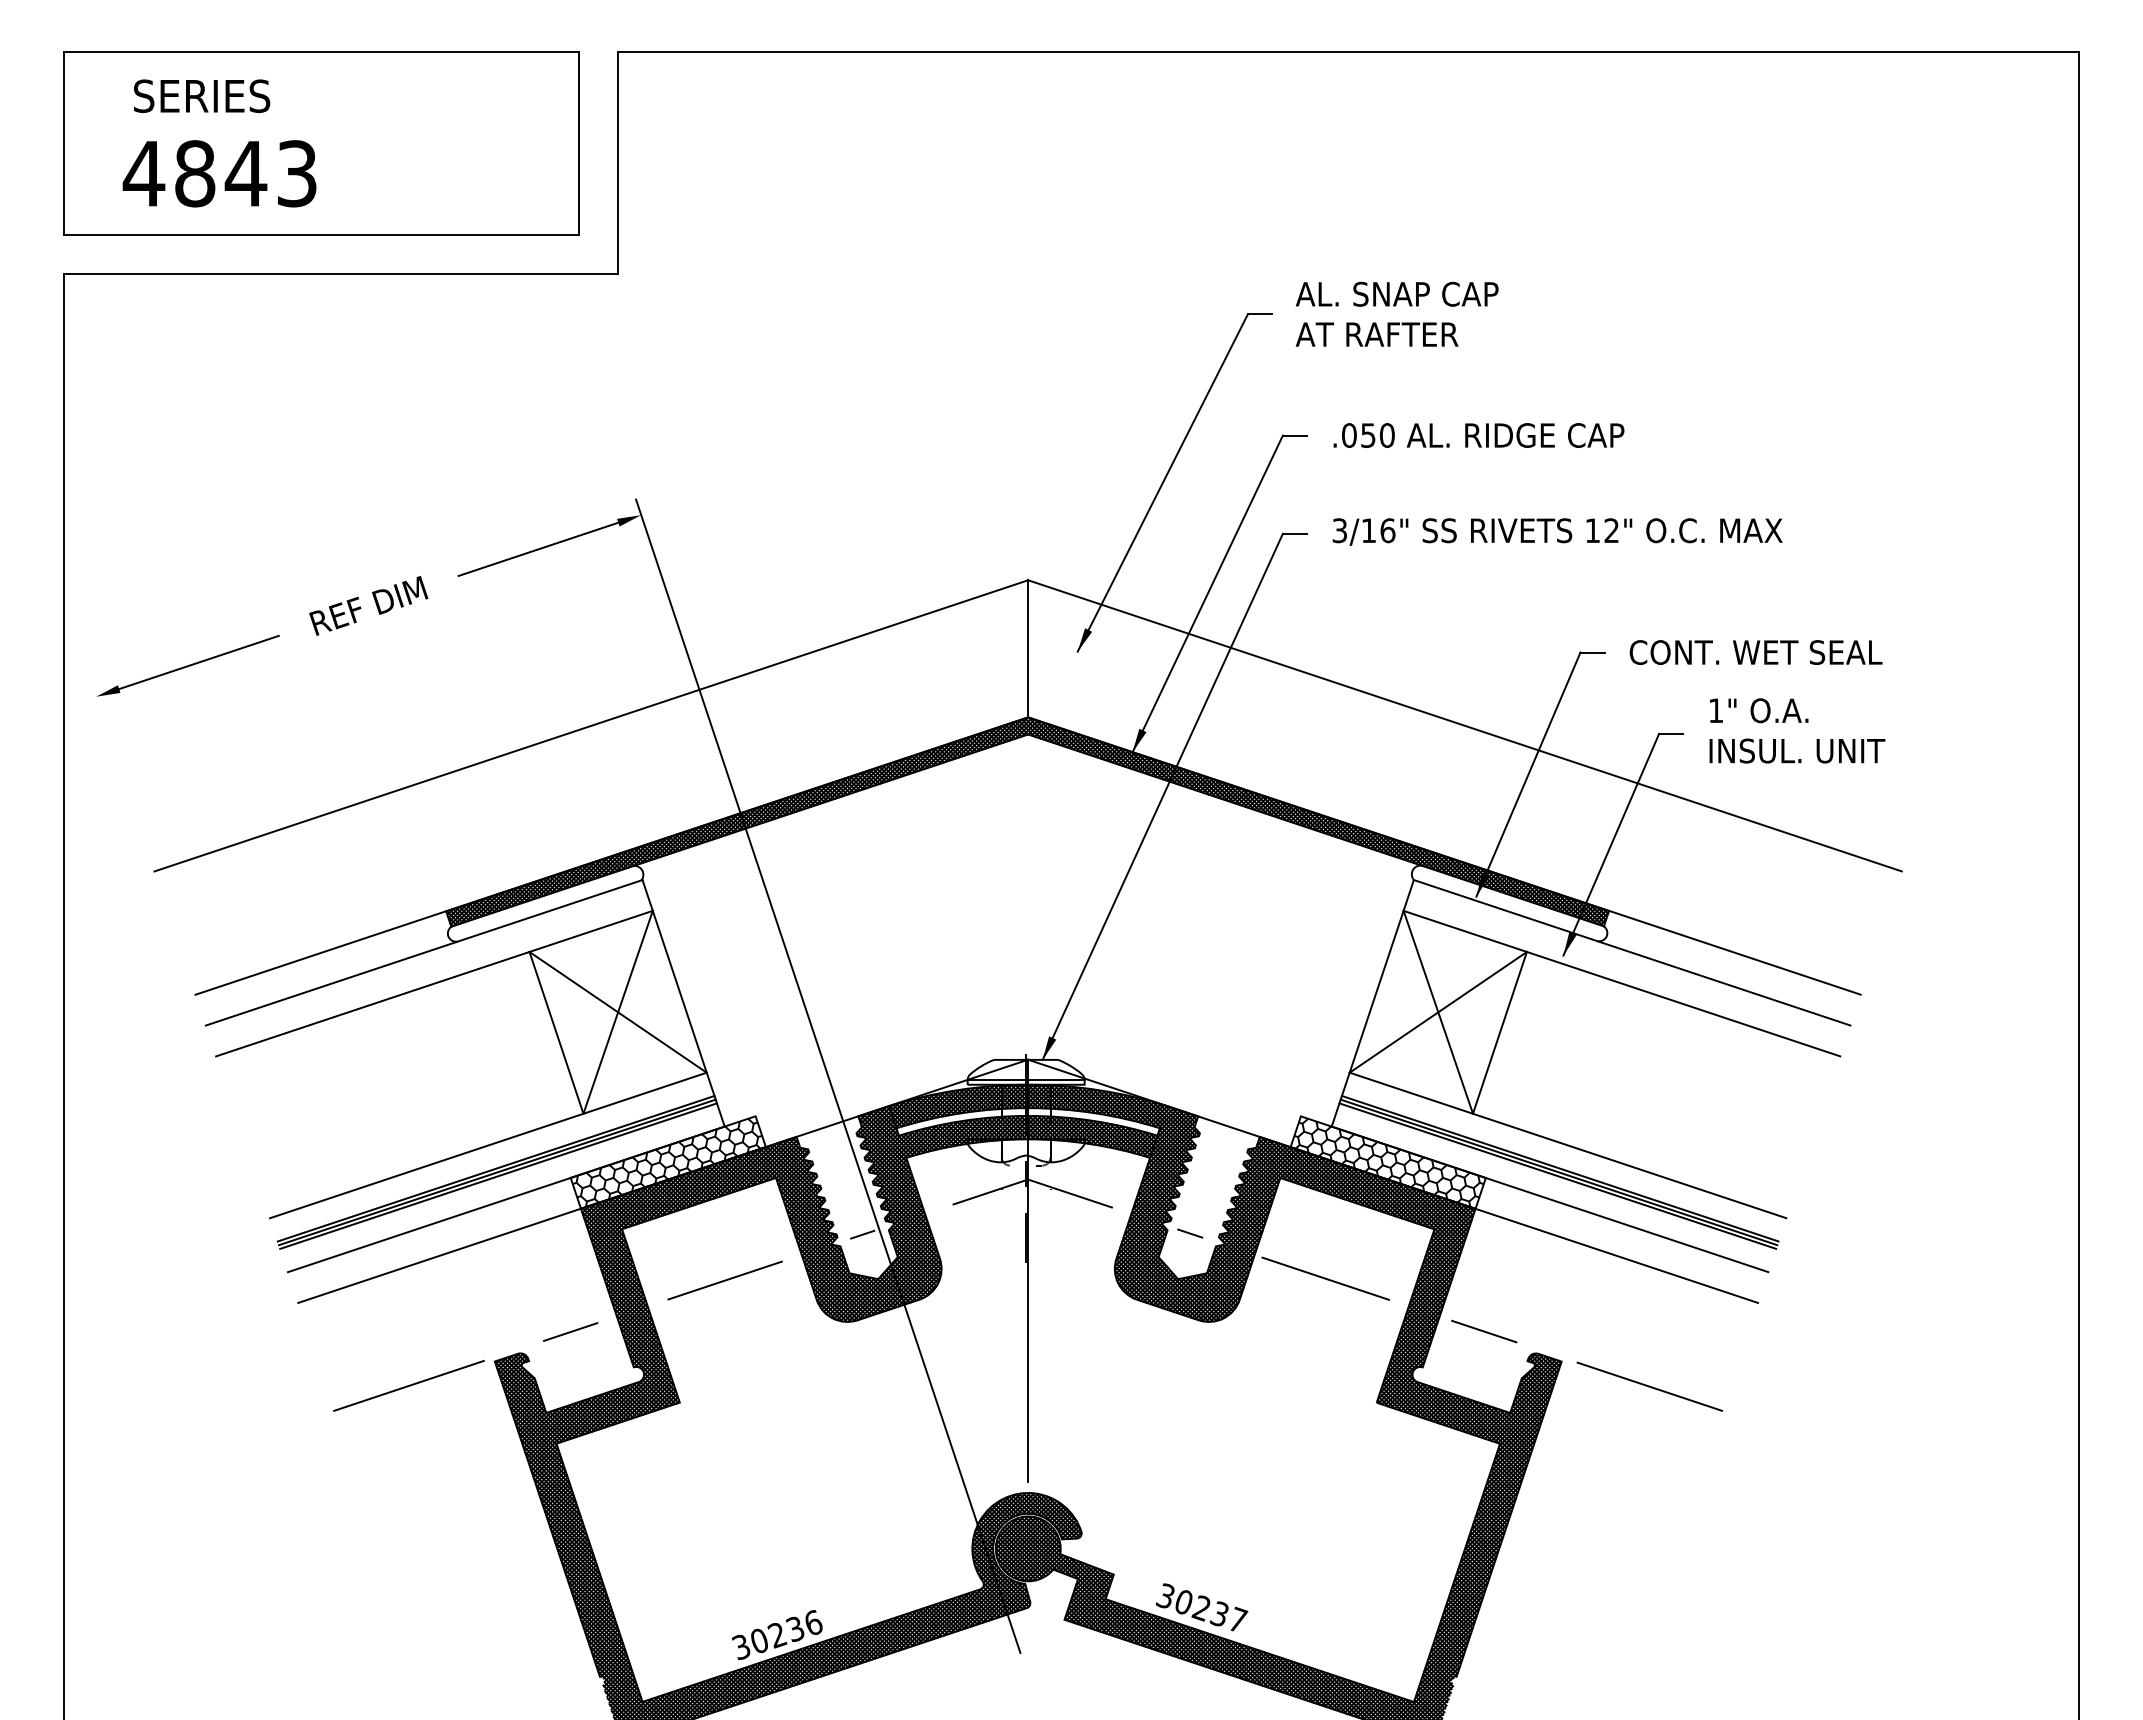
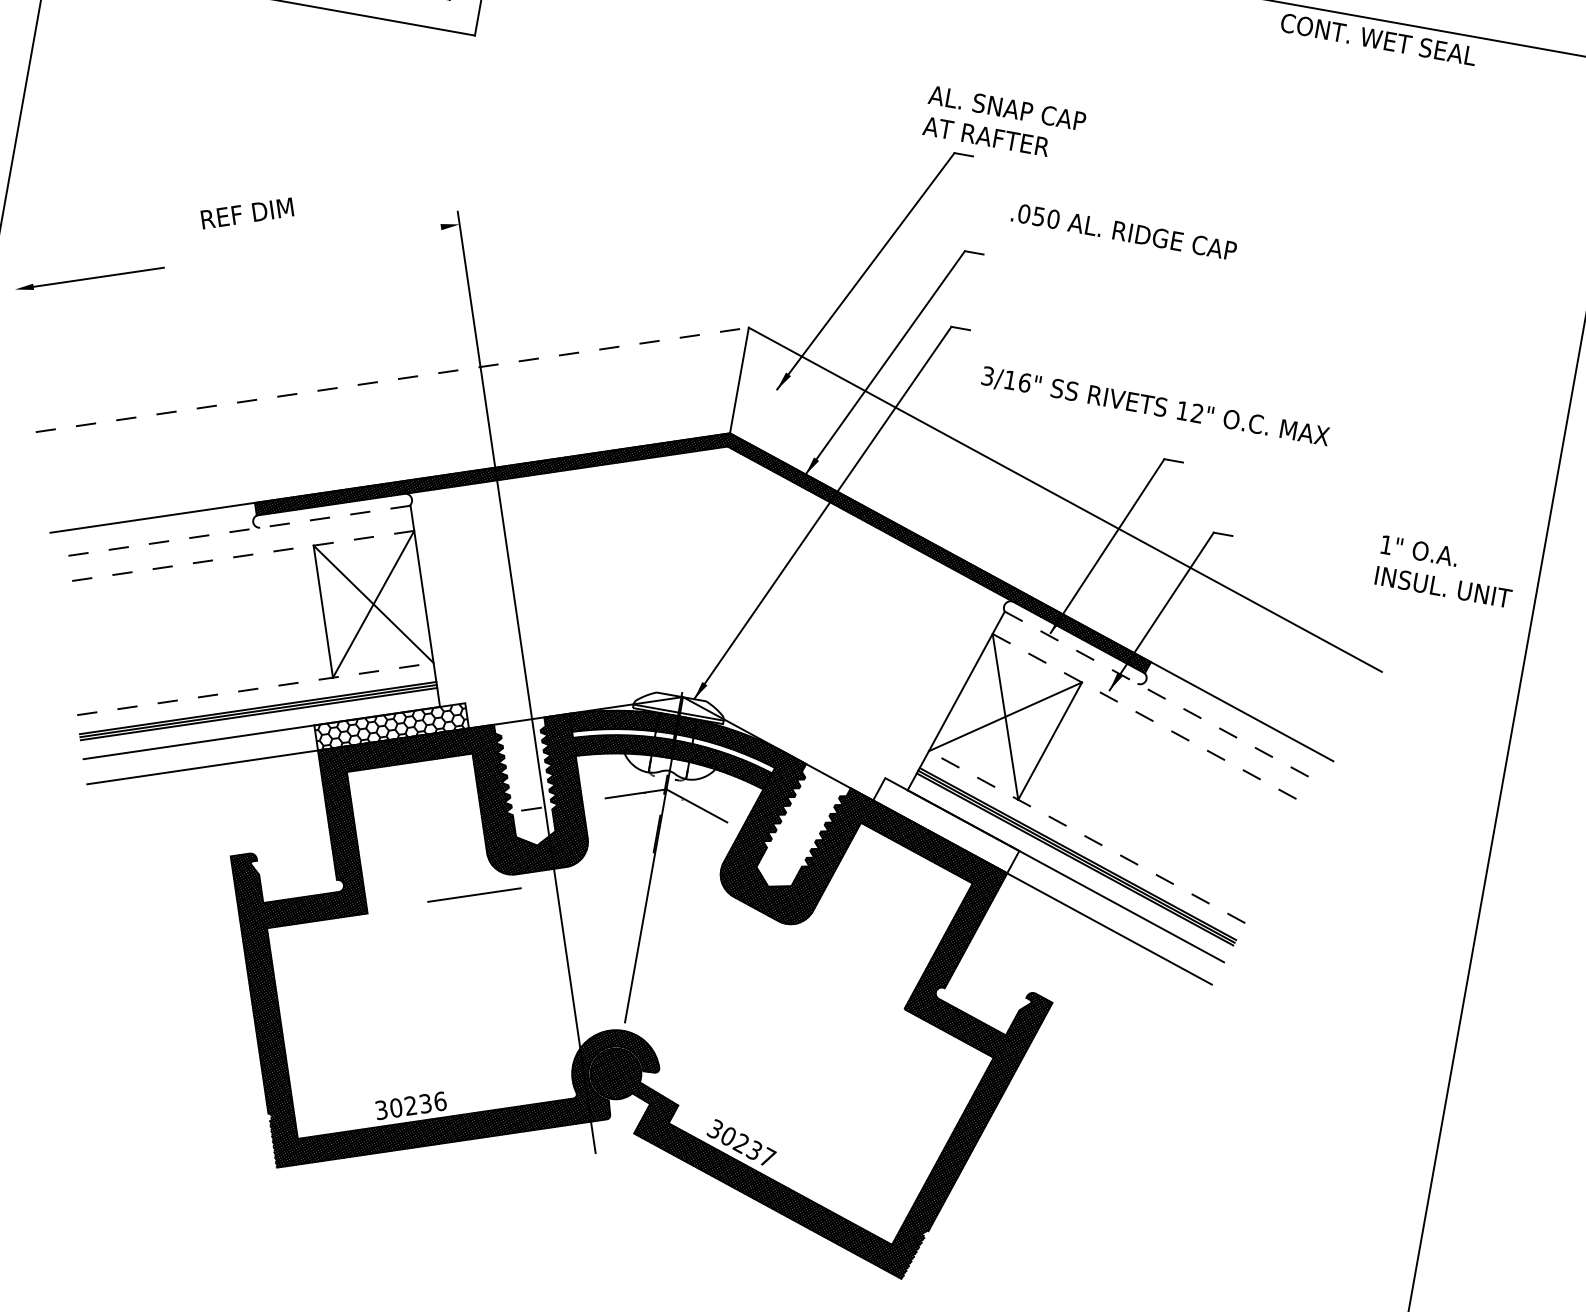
text: (1396, 313) -> (1004, 123), moved
text: (1478, 435) -> (1123, 231), moved
text: (1557, 531) -> (1155, 406), moved
line: (538, 548) -> (375, 236), removed
text: (368, 605) -> (247, 213), moved
text: (1755, 652) -> (1378, 39), moved
line: (591, 725) -> (392, 379), solid -> dashed
text: (1797, 730) -> (1446, 571), moved
line: (423, 952) -> (231, 531), solid -> dashed
line: (1632, 952) -> (1163, 697), solid -> dashed
line: (433, 983) -> (235, 556), solid -> dashed
line: (1622, 983) -> (1151, 719), solid -> dashed
line: (488, 1145) -> (255, 689), solid -> dashed
line: (1567, 1145) -> (1086, 837), solid -> dashed
hatch: (1388, 1162) -> (946, 825), removed
line: (1190, 1233) -> (784, 853), removed
line: (1325, 1278) -> (882, 906), removed
line: (724, 1280) -> (473, 894), moved
line: (570, 1331) -> (293, 843), removed
line: (1484, 1331) -> (997, 969), removed
line: (408, 1385) -> (160, 863), removed
line: (1649, 1386) -> (1116, 1034), removed

